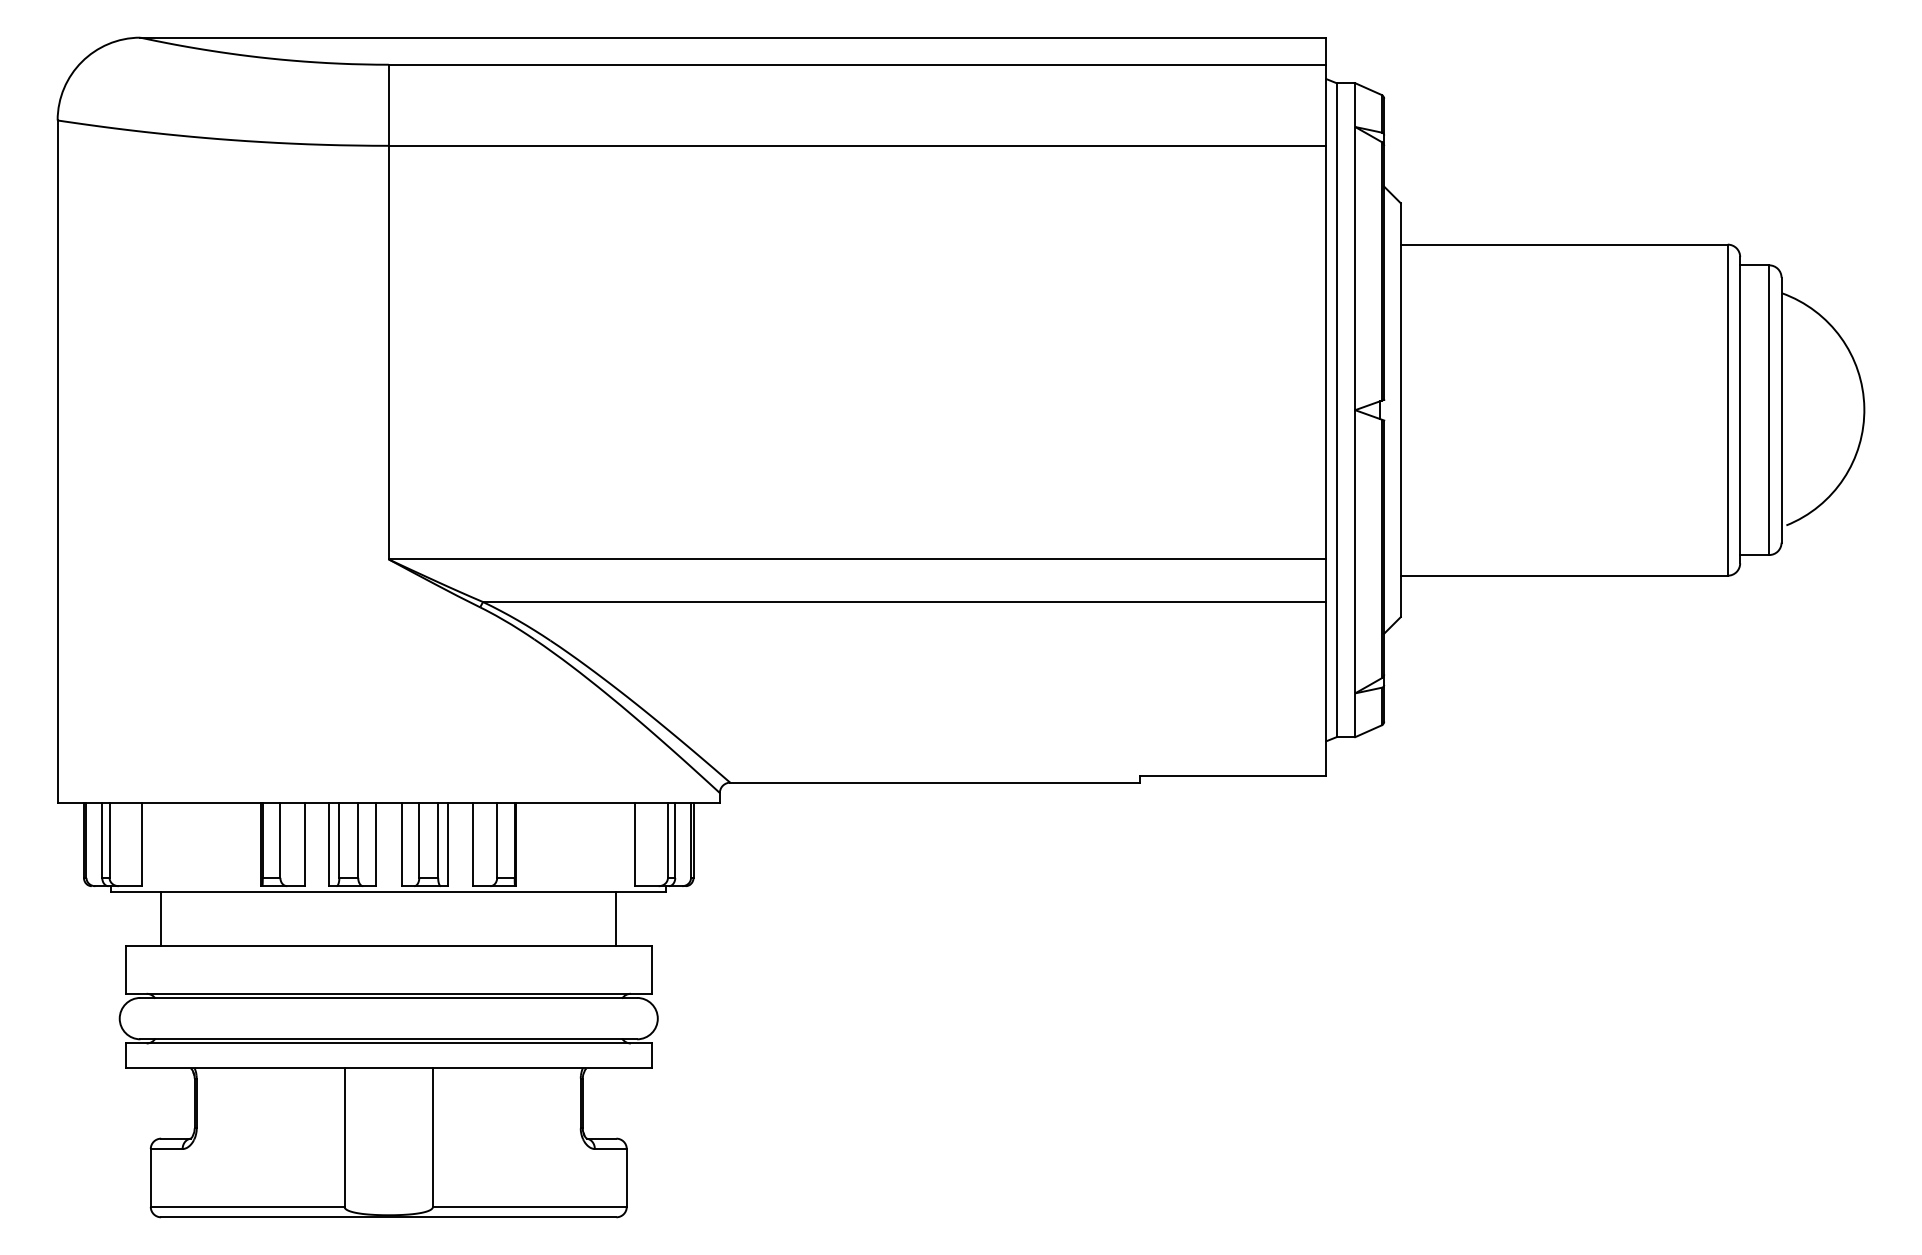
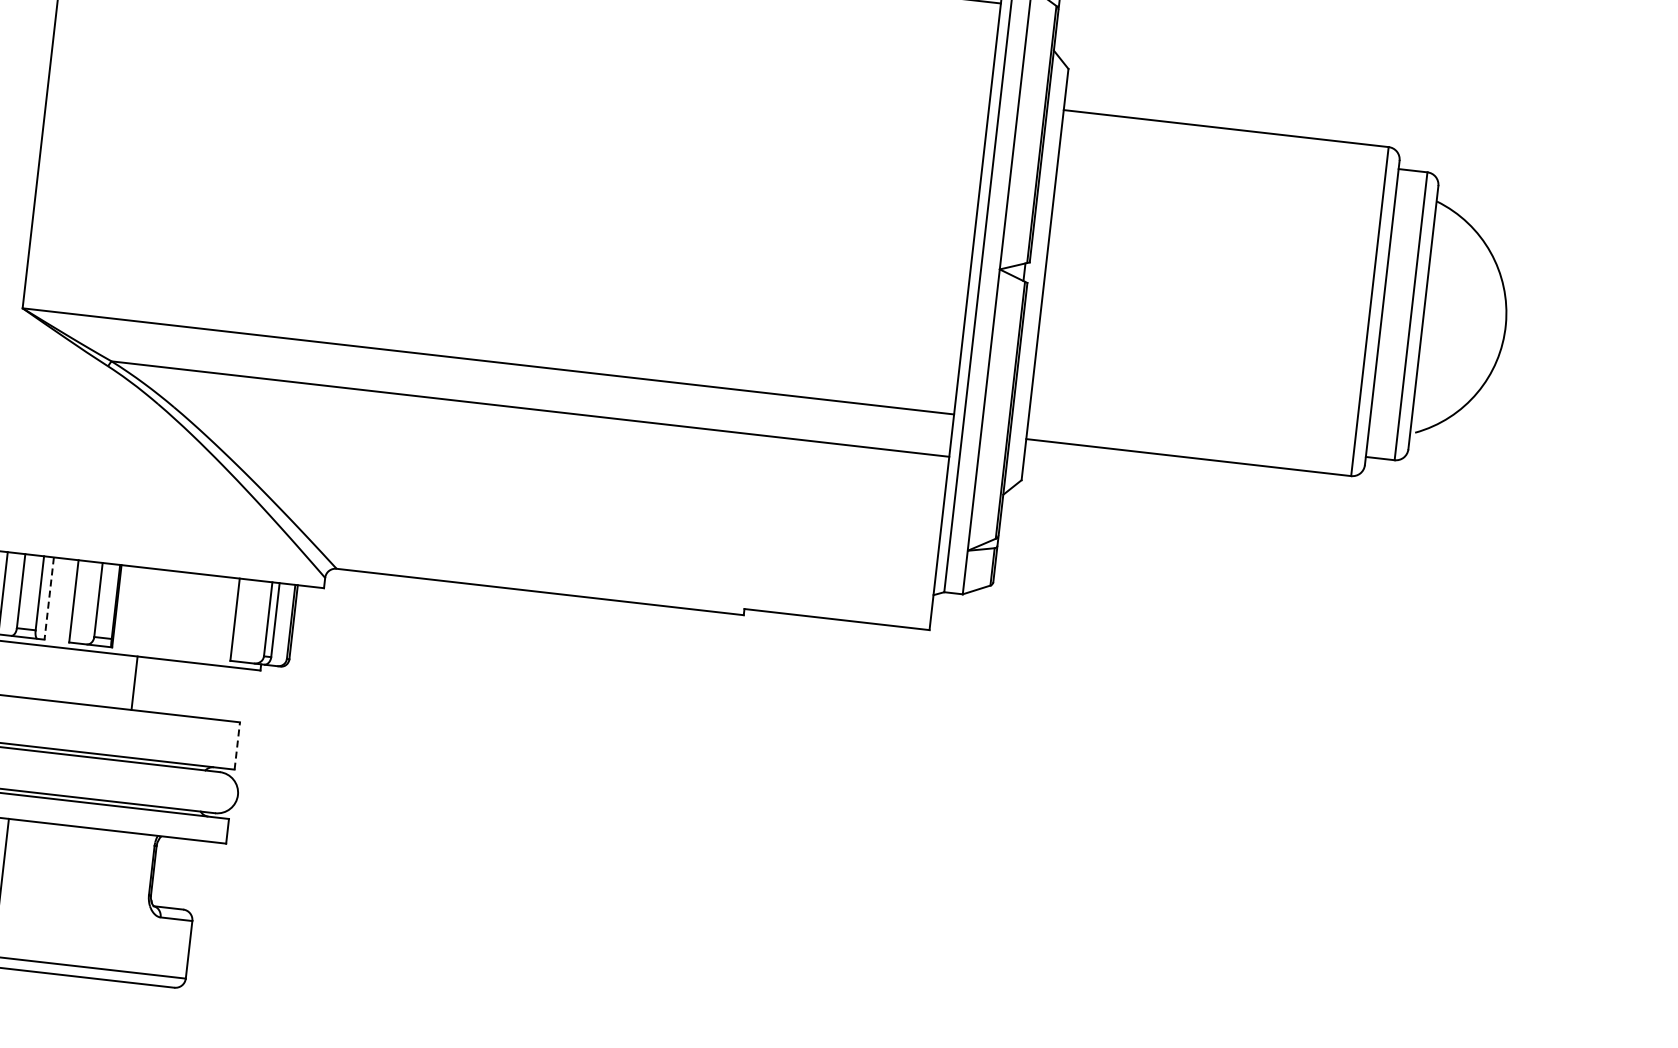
line: (448, 845) -> (49, 599), solid -> dashed
line: (616, 919) -> (134, 683), moved
line: (651, 970) -> (237, 746), solid -> dashed

